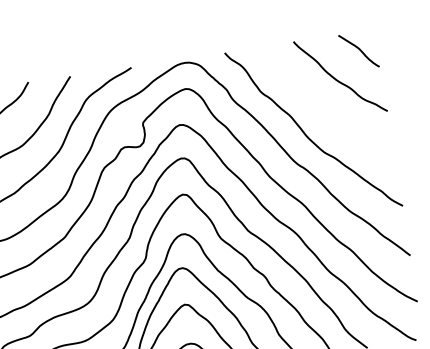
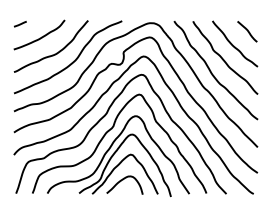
curve: (323, 105) -> (223, 58), added

